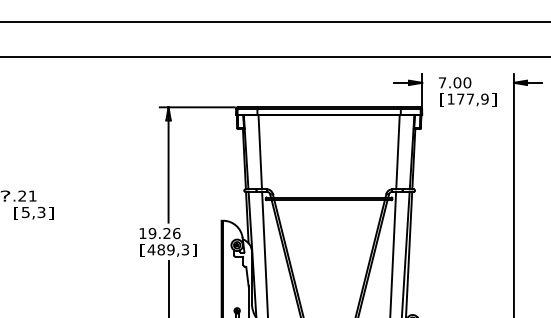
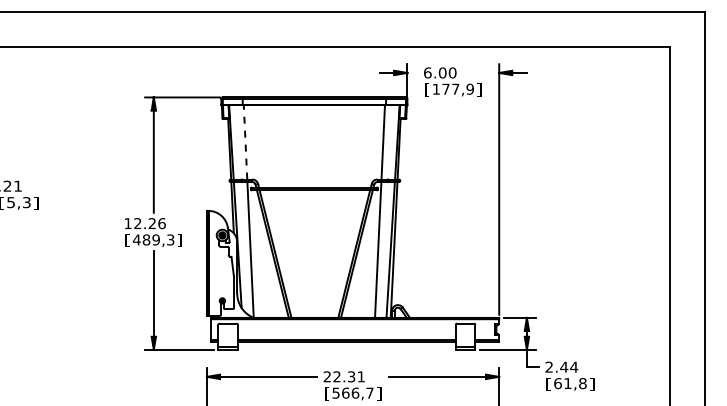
text: (442, 82) -> (427, 72), 7.00 -> 6.00
line: (260, 151) -> (245, 141), solid -> dashed
text: (152, 233) -> (137, 223), 19.26 -> 12.26

